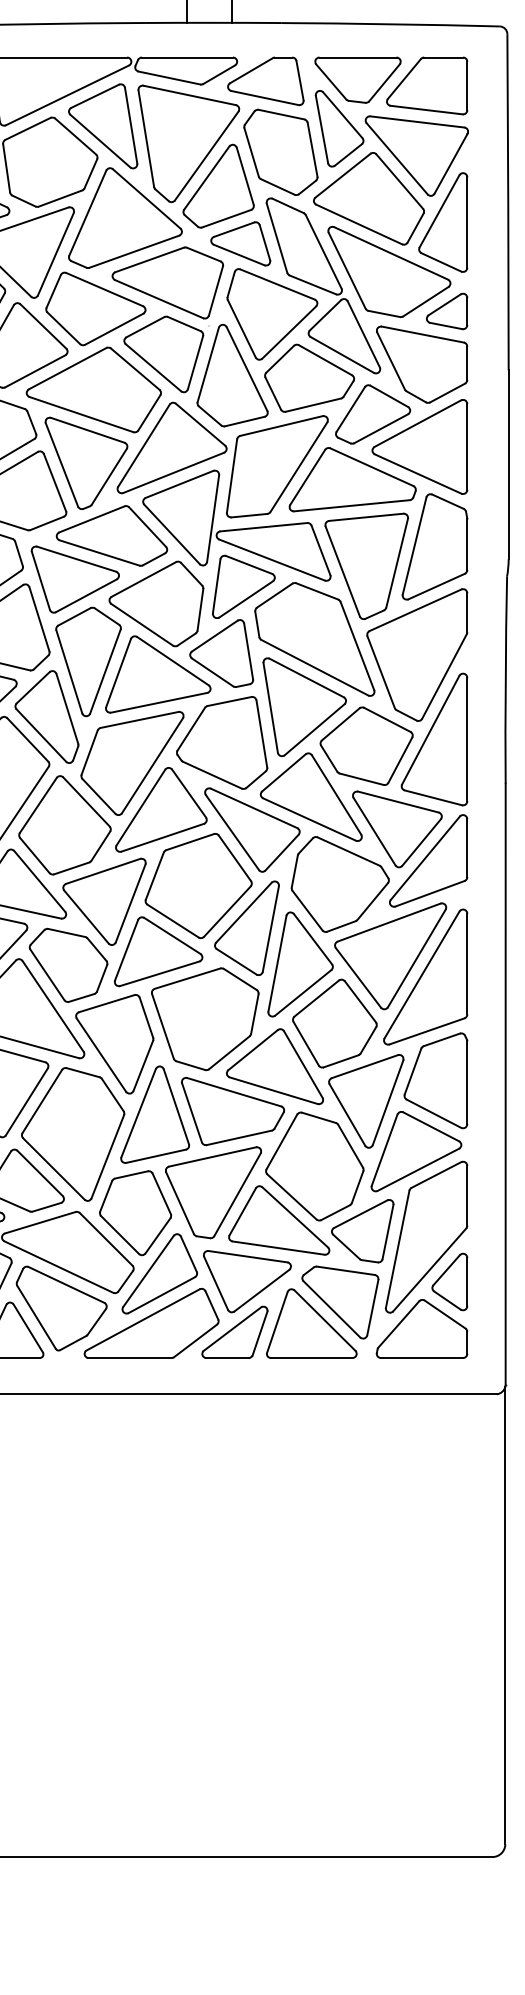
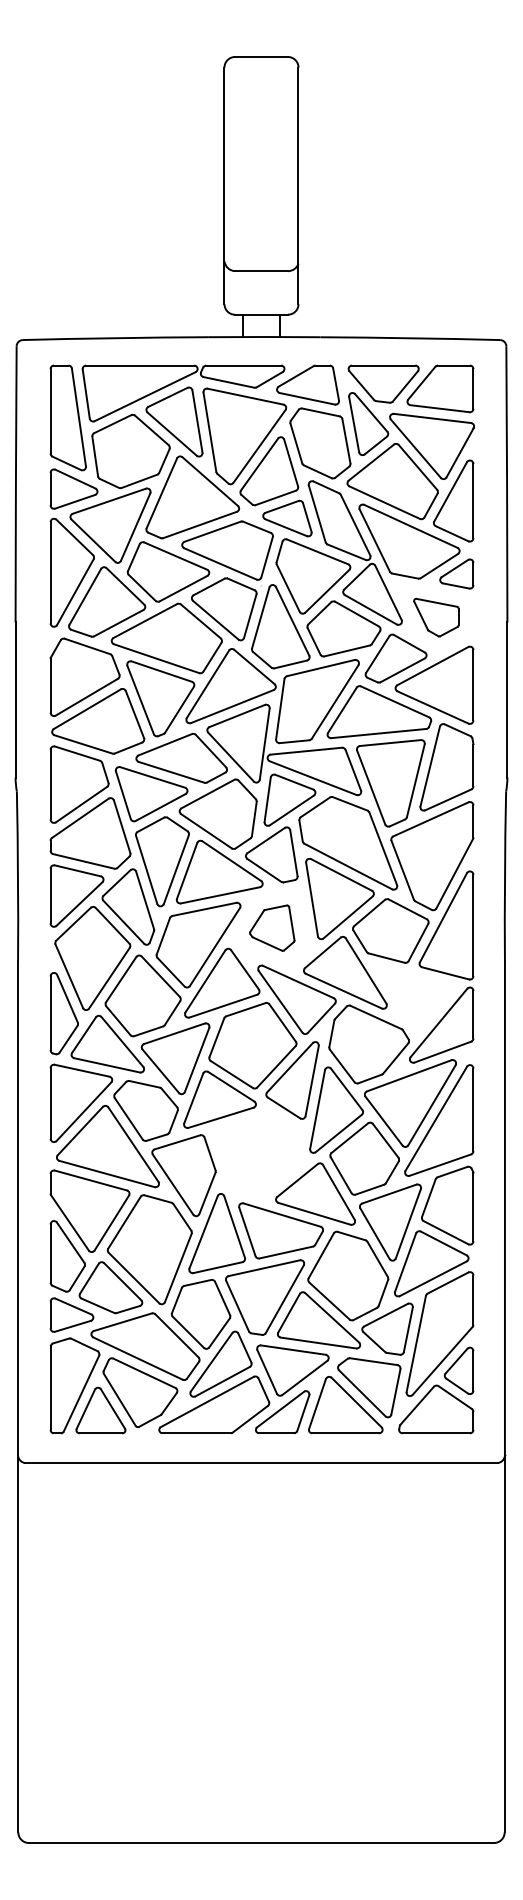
part: (422, 364) -> (436, 617), size x0.6
part: (222, 741) -> (272, 927), size x0.6
part: (396, 829) -> (415, 999), removed
part: (205, 1018) -> (258, 1154), removed

